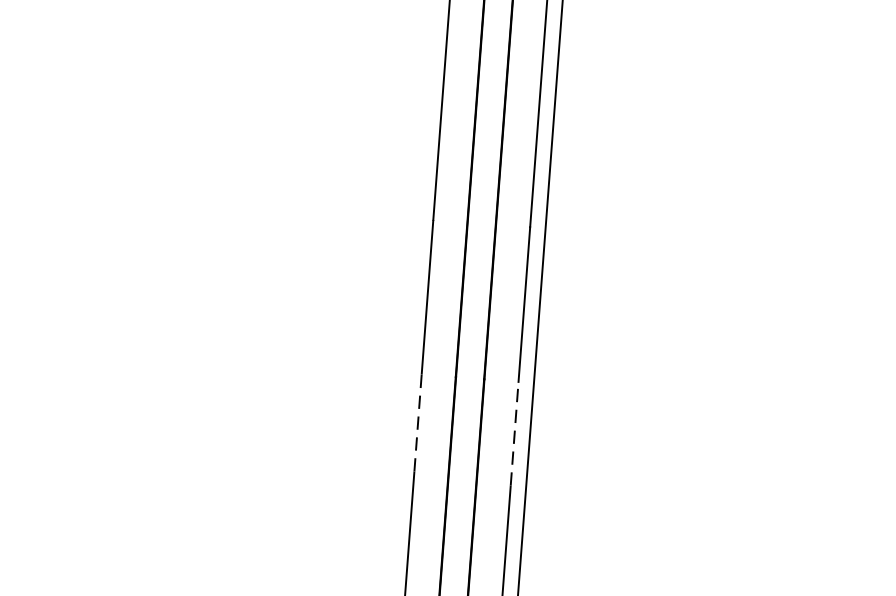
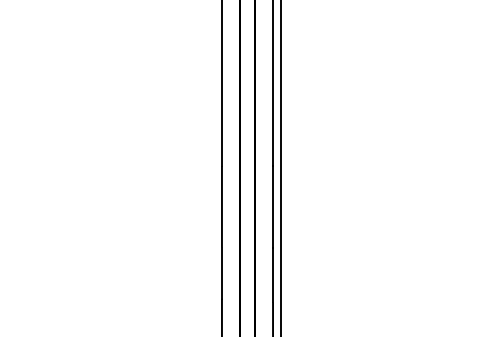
line: (417, 423) -> (221, 273), dashed -> solid
line: (515, 432) -> (273, 274), dashed -> solid

